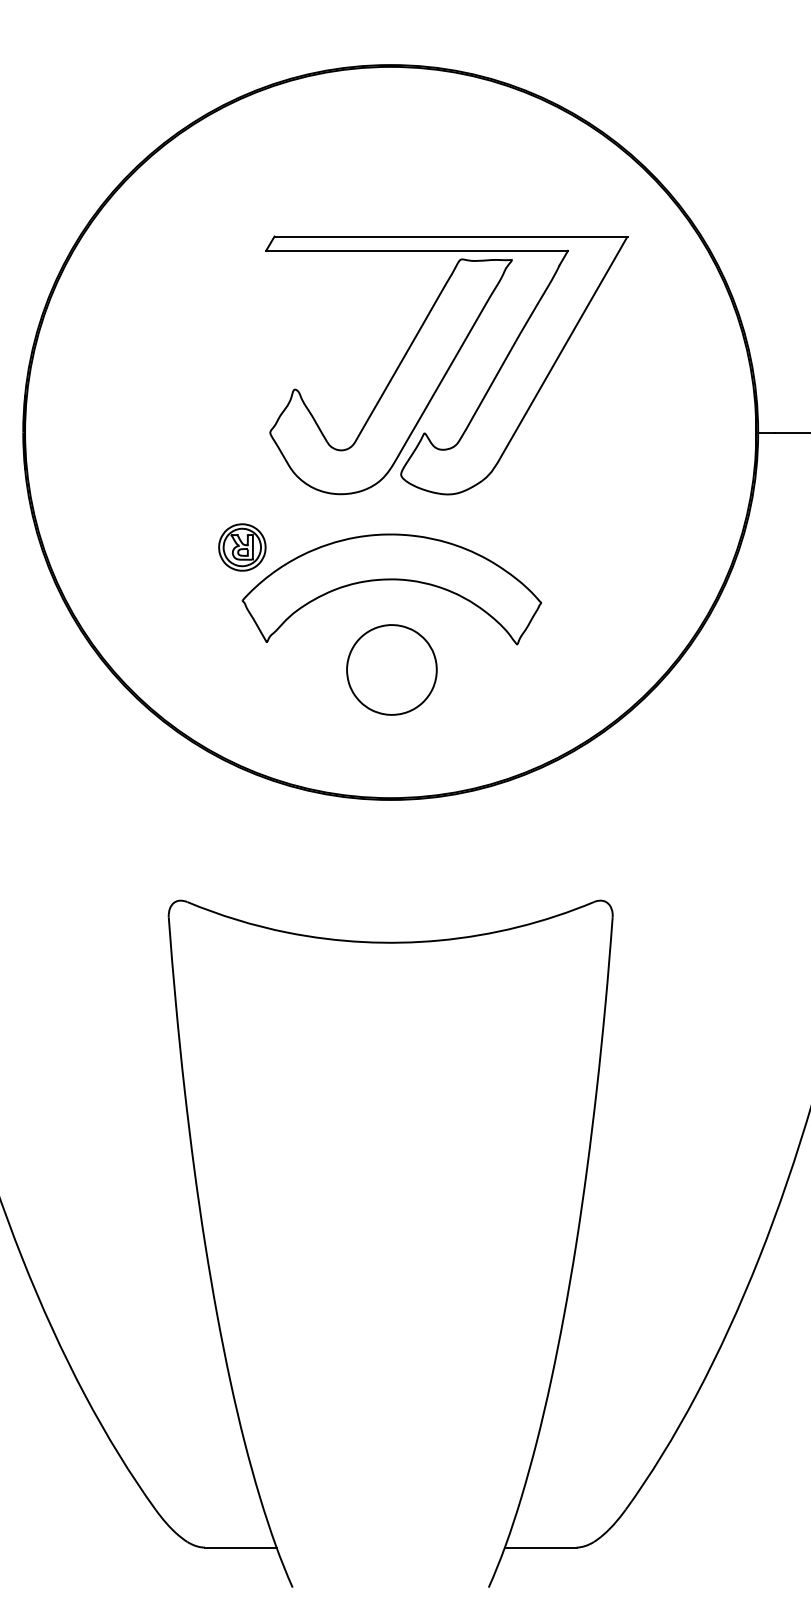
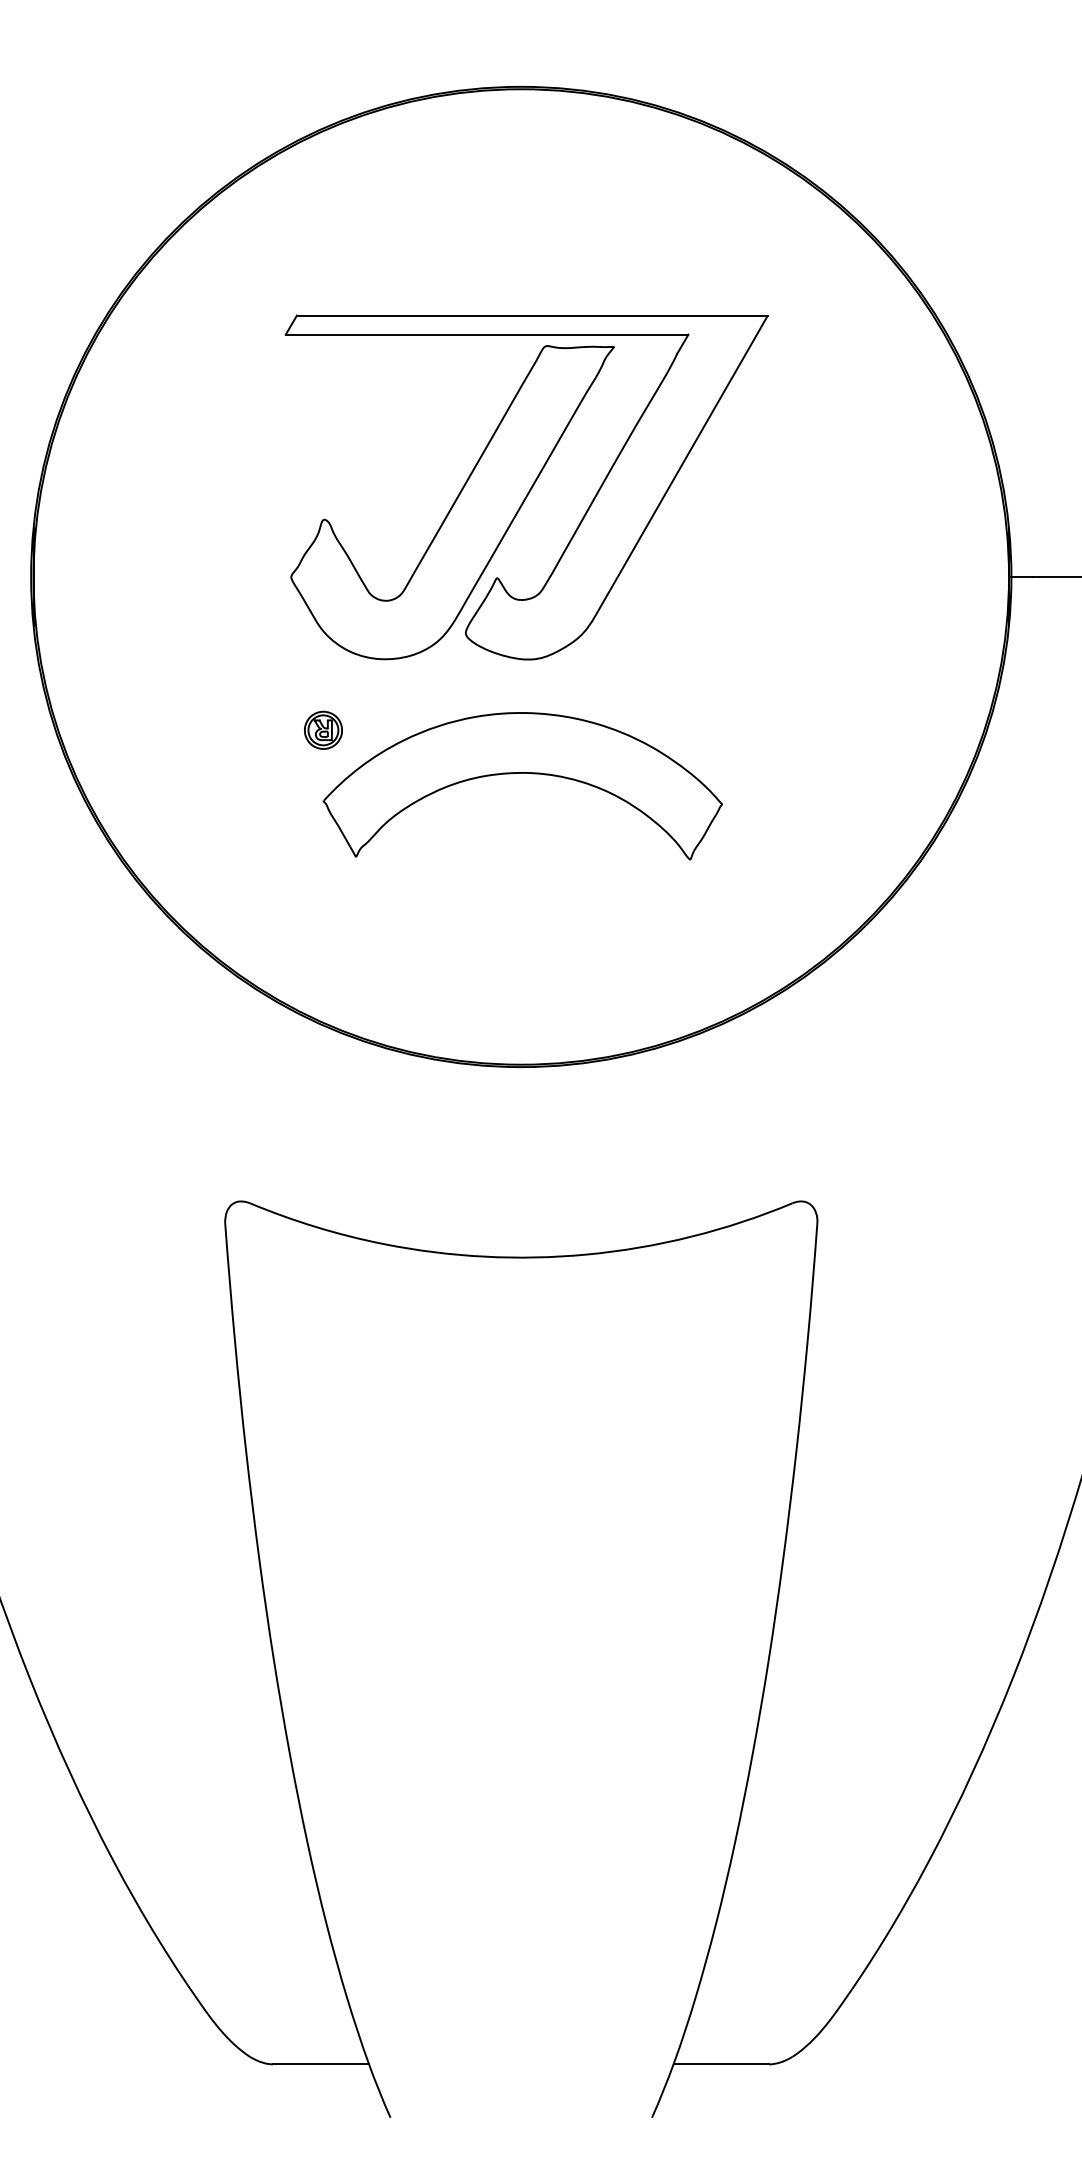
part: (446, 365) -> (526, 487), moved
part: (242, 547) -> (323, 730), size x0.6
part: (391, 669) -> (522, 893), removed

